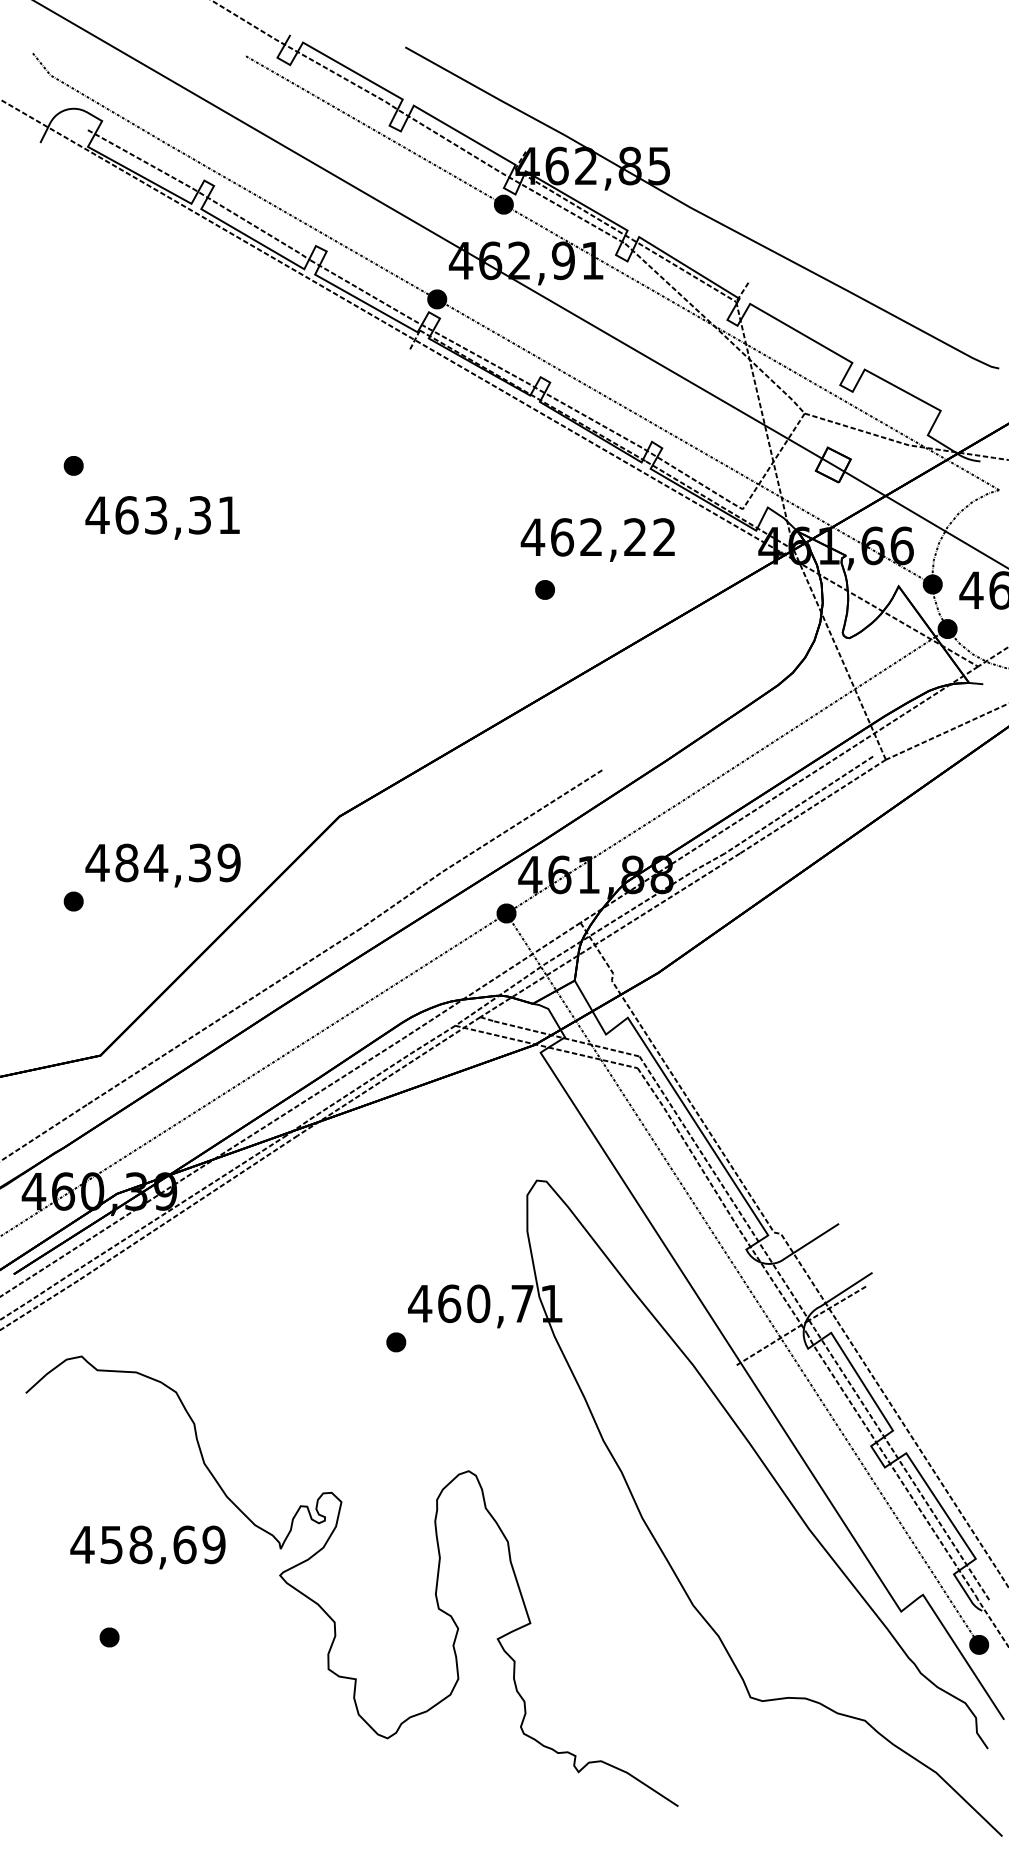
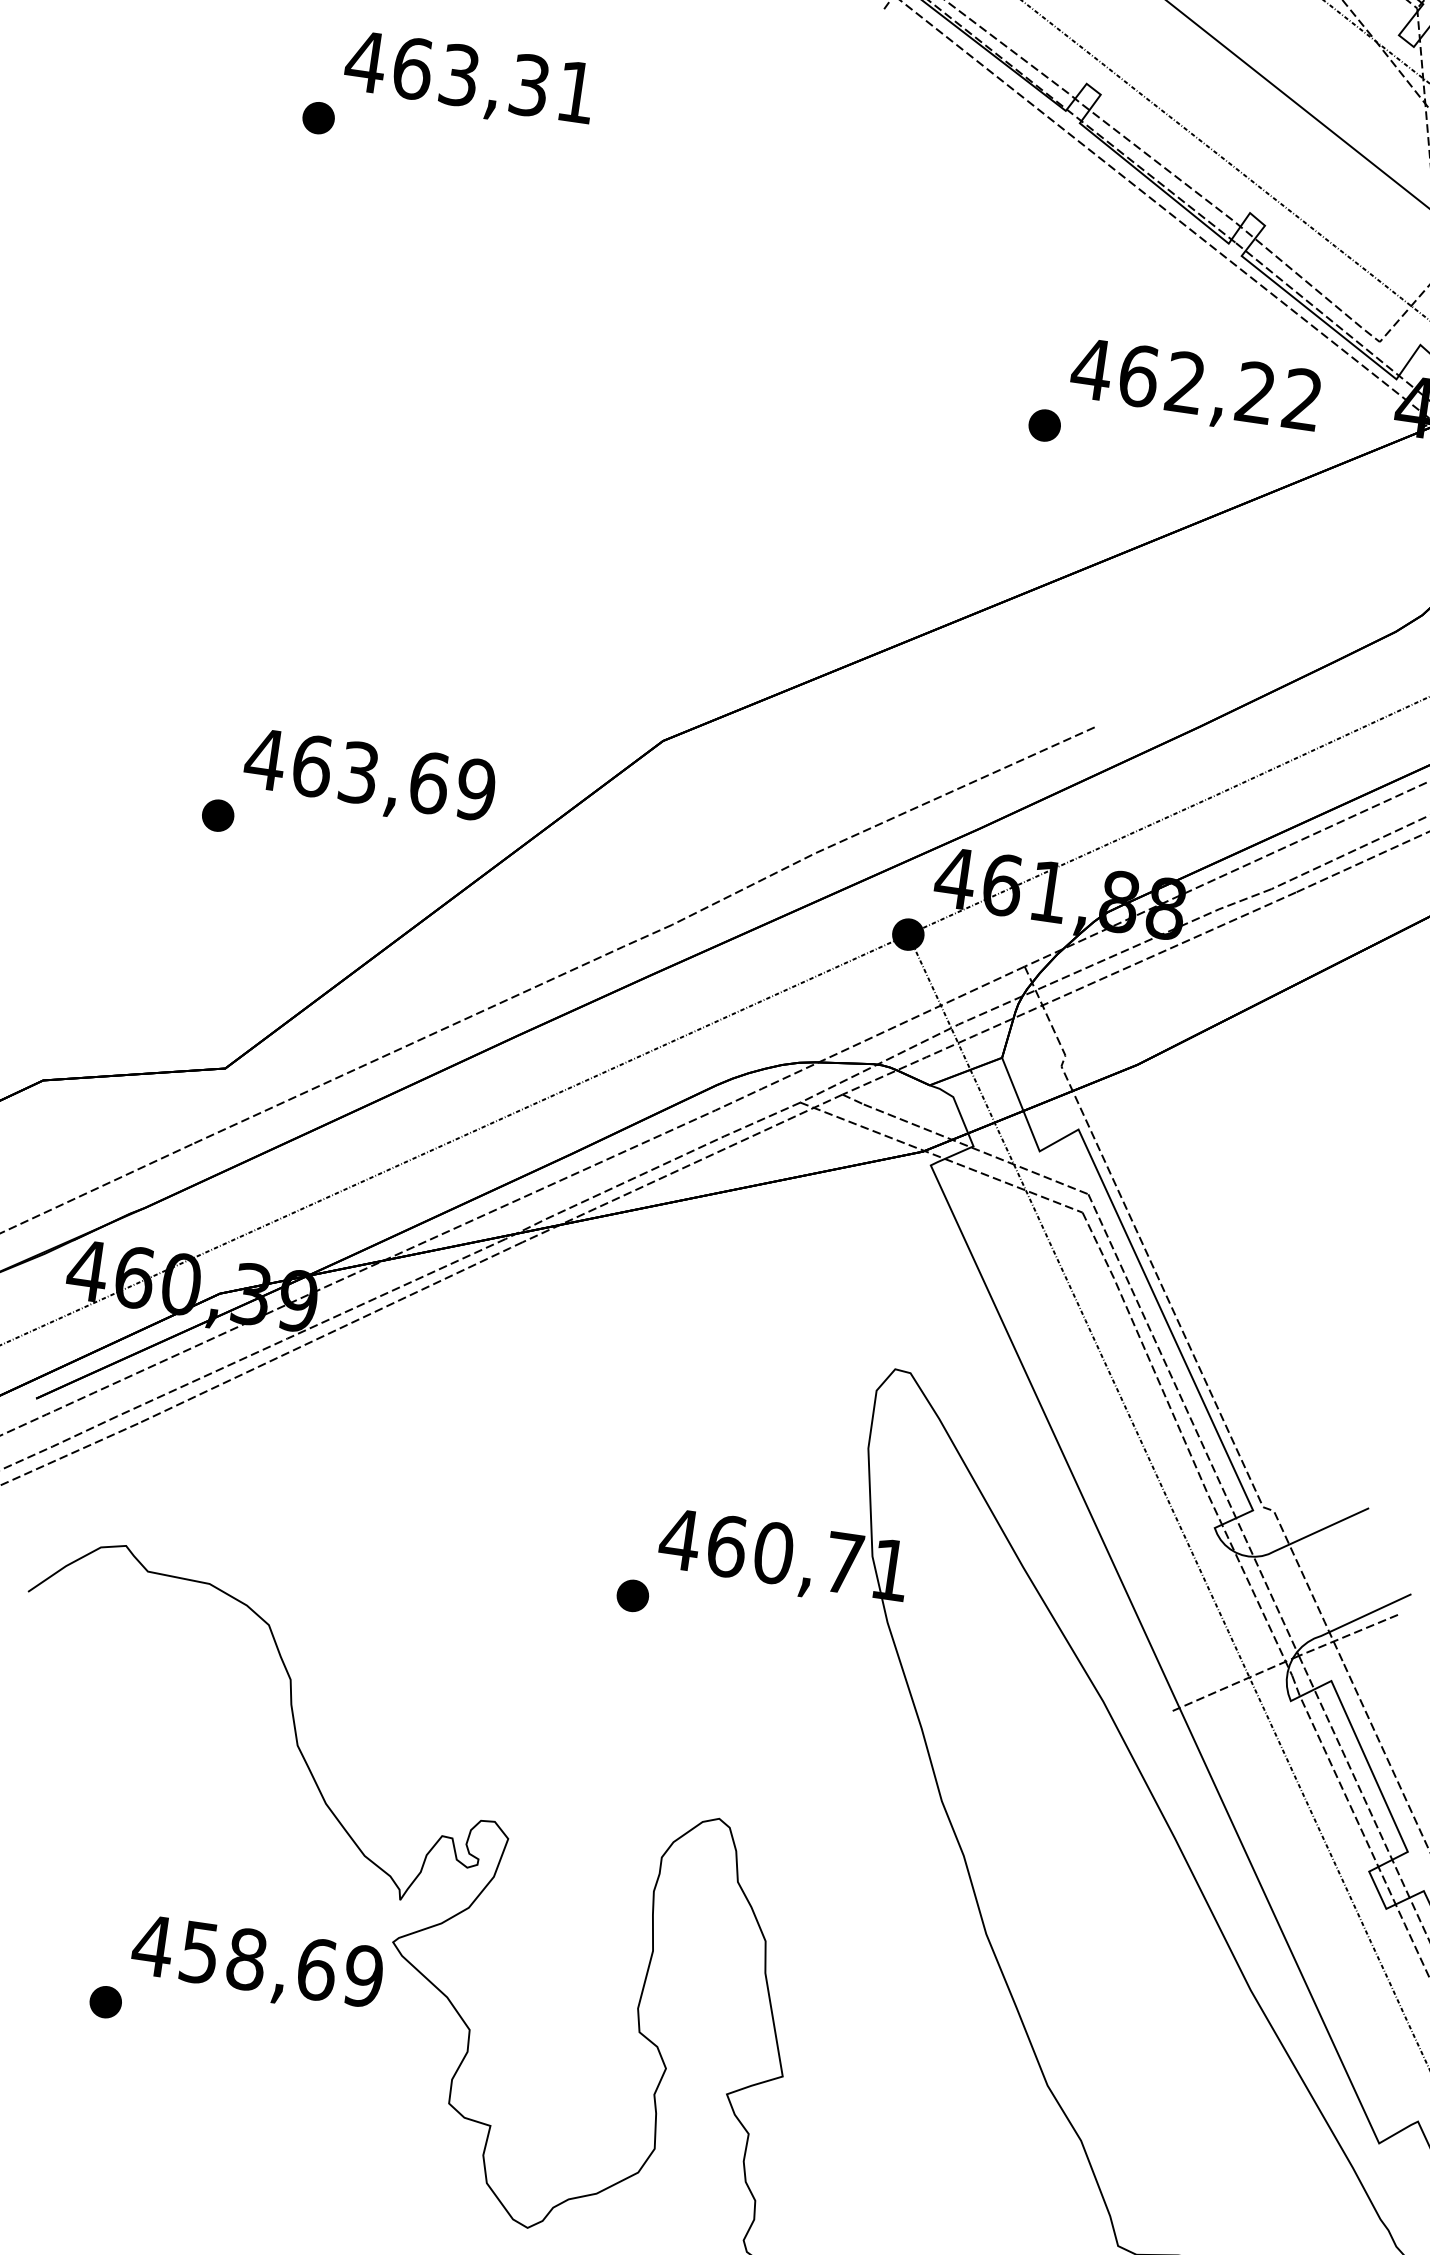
text: (162, 517) -> (469, 80), moved
text: (597, 539) -> (1194, 387), moved
text: (163, 862) -> (370, 773), 484,39 -> 463,69
text: (147, 1547) -> (256, 1965), moved

